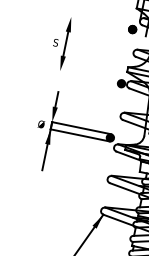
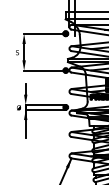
line: (99, 22) -> (43, 33), added
line: (88, 76) -> (43, 70), added

